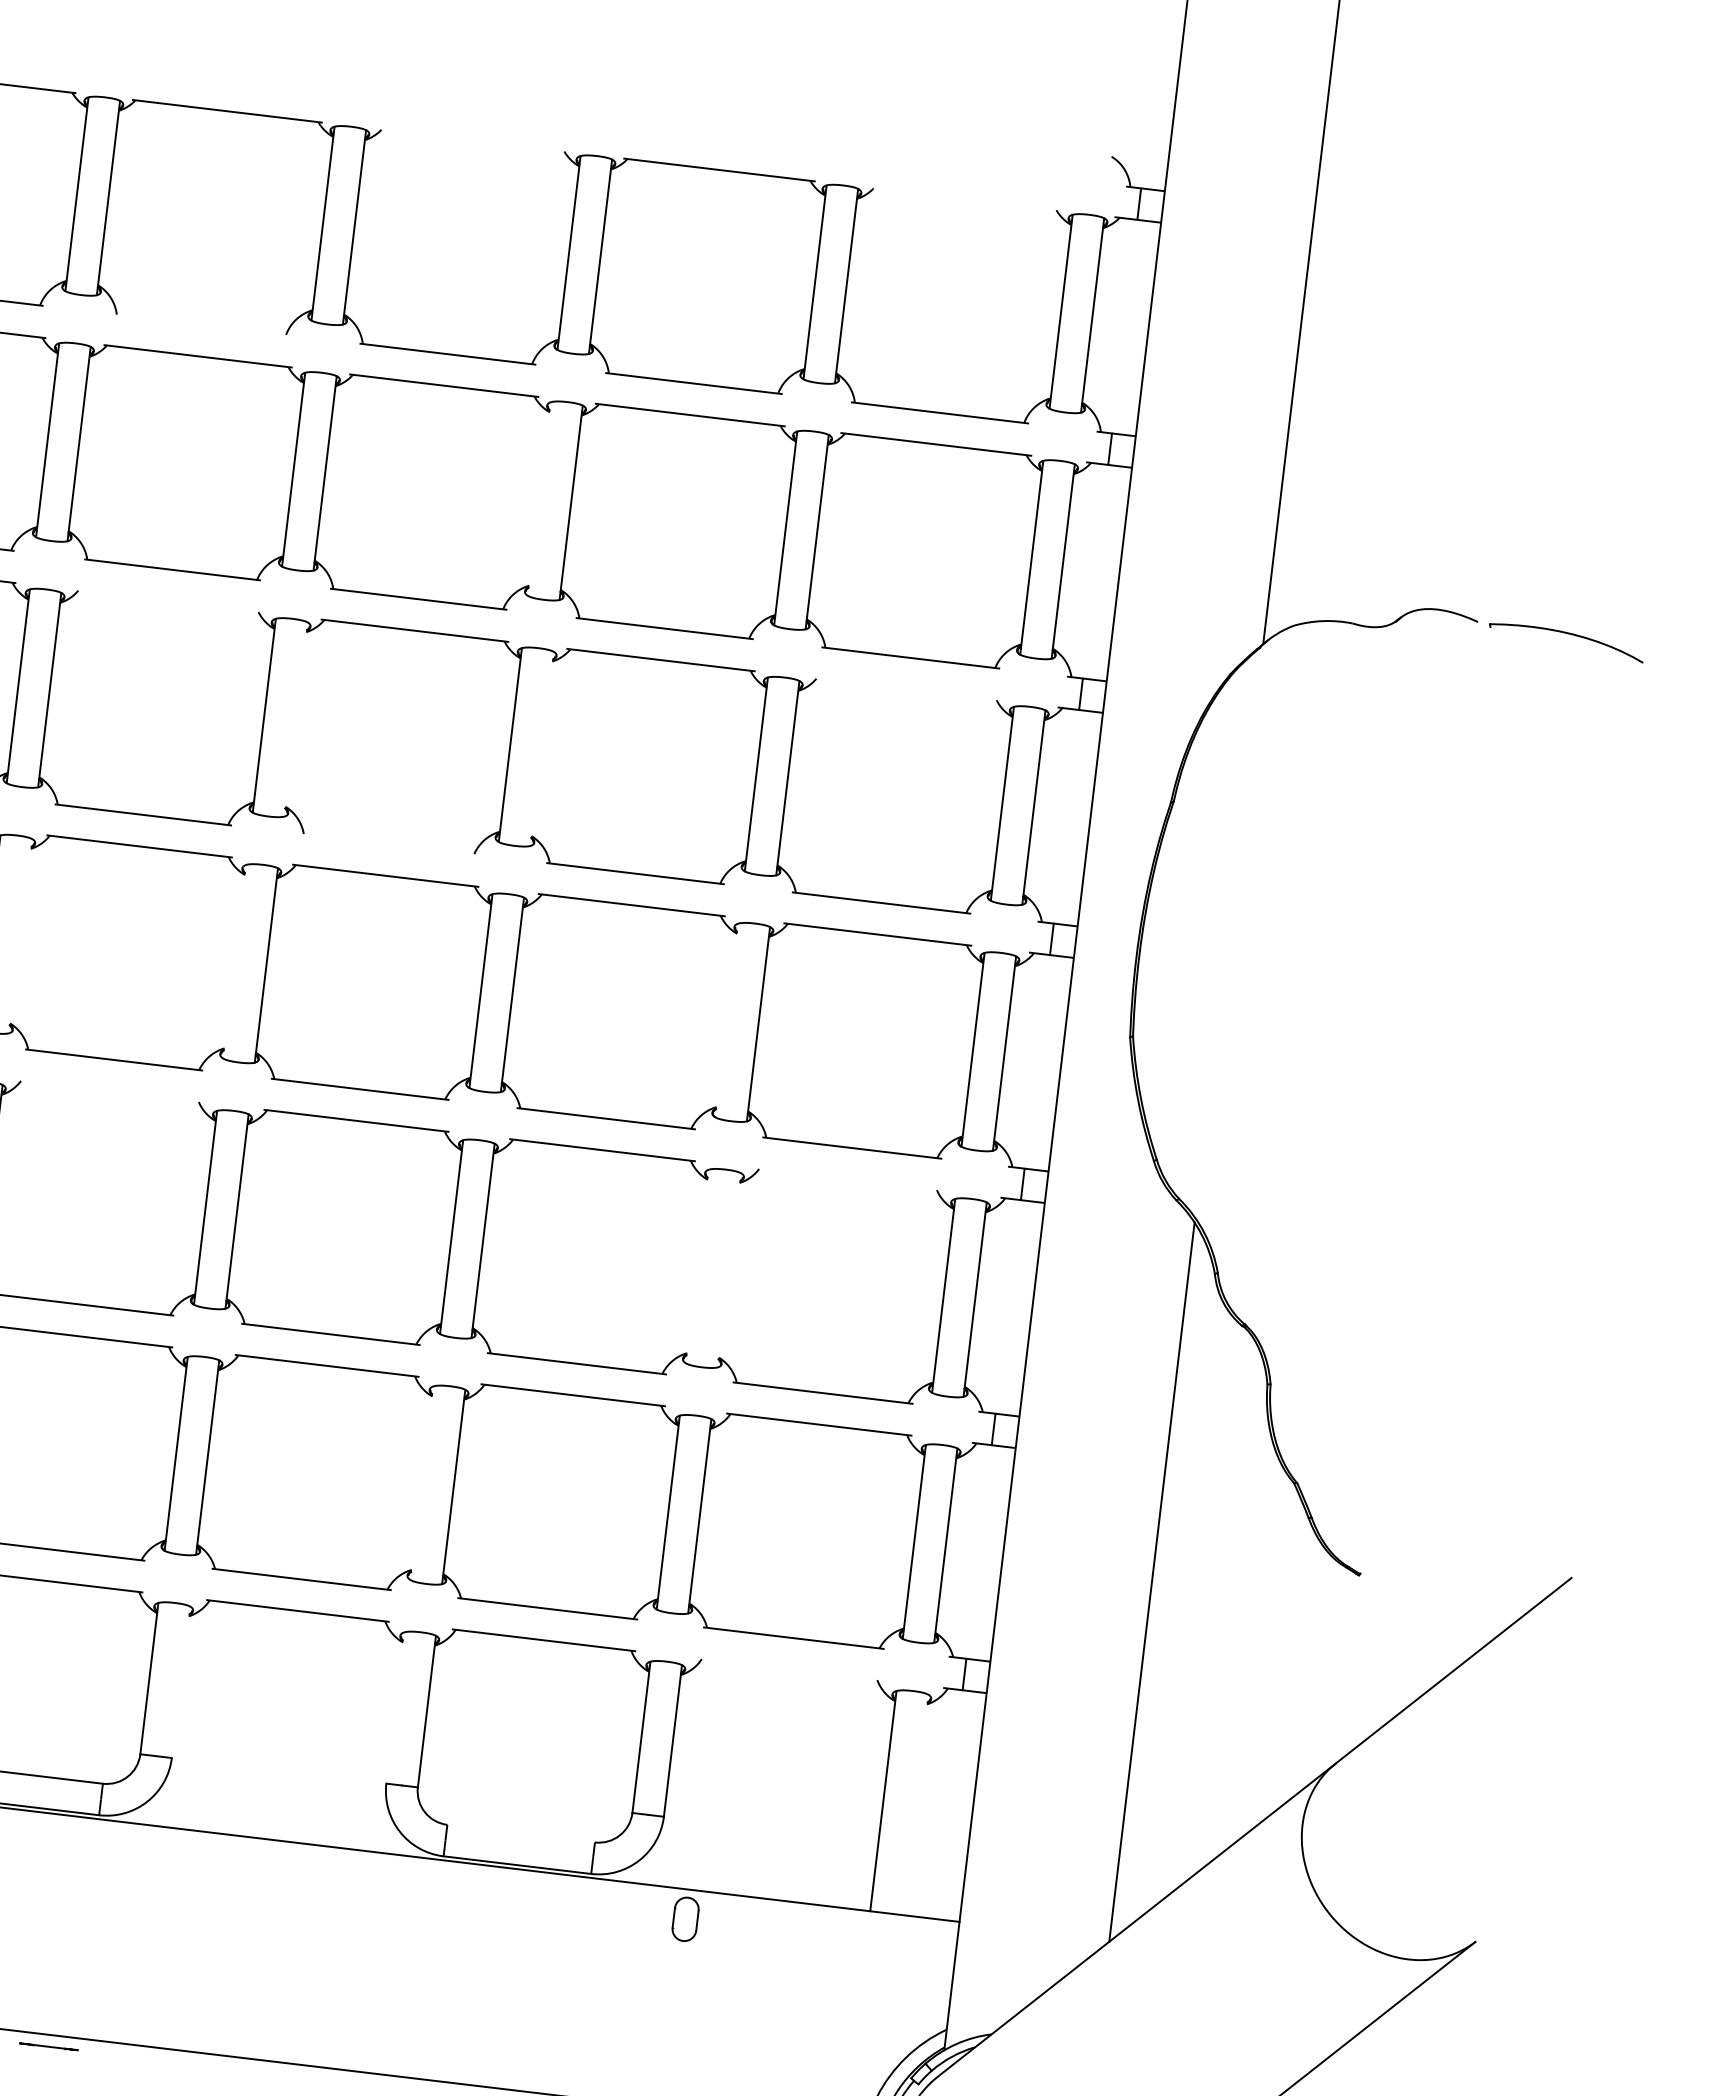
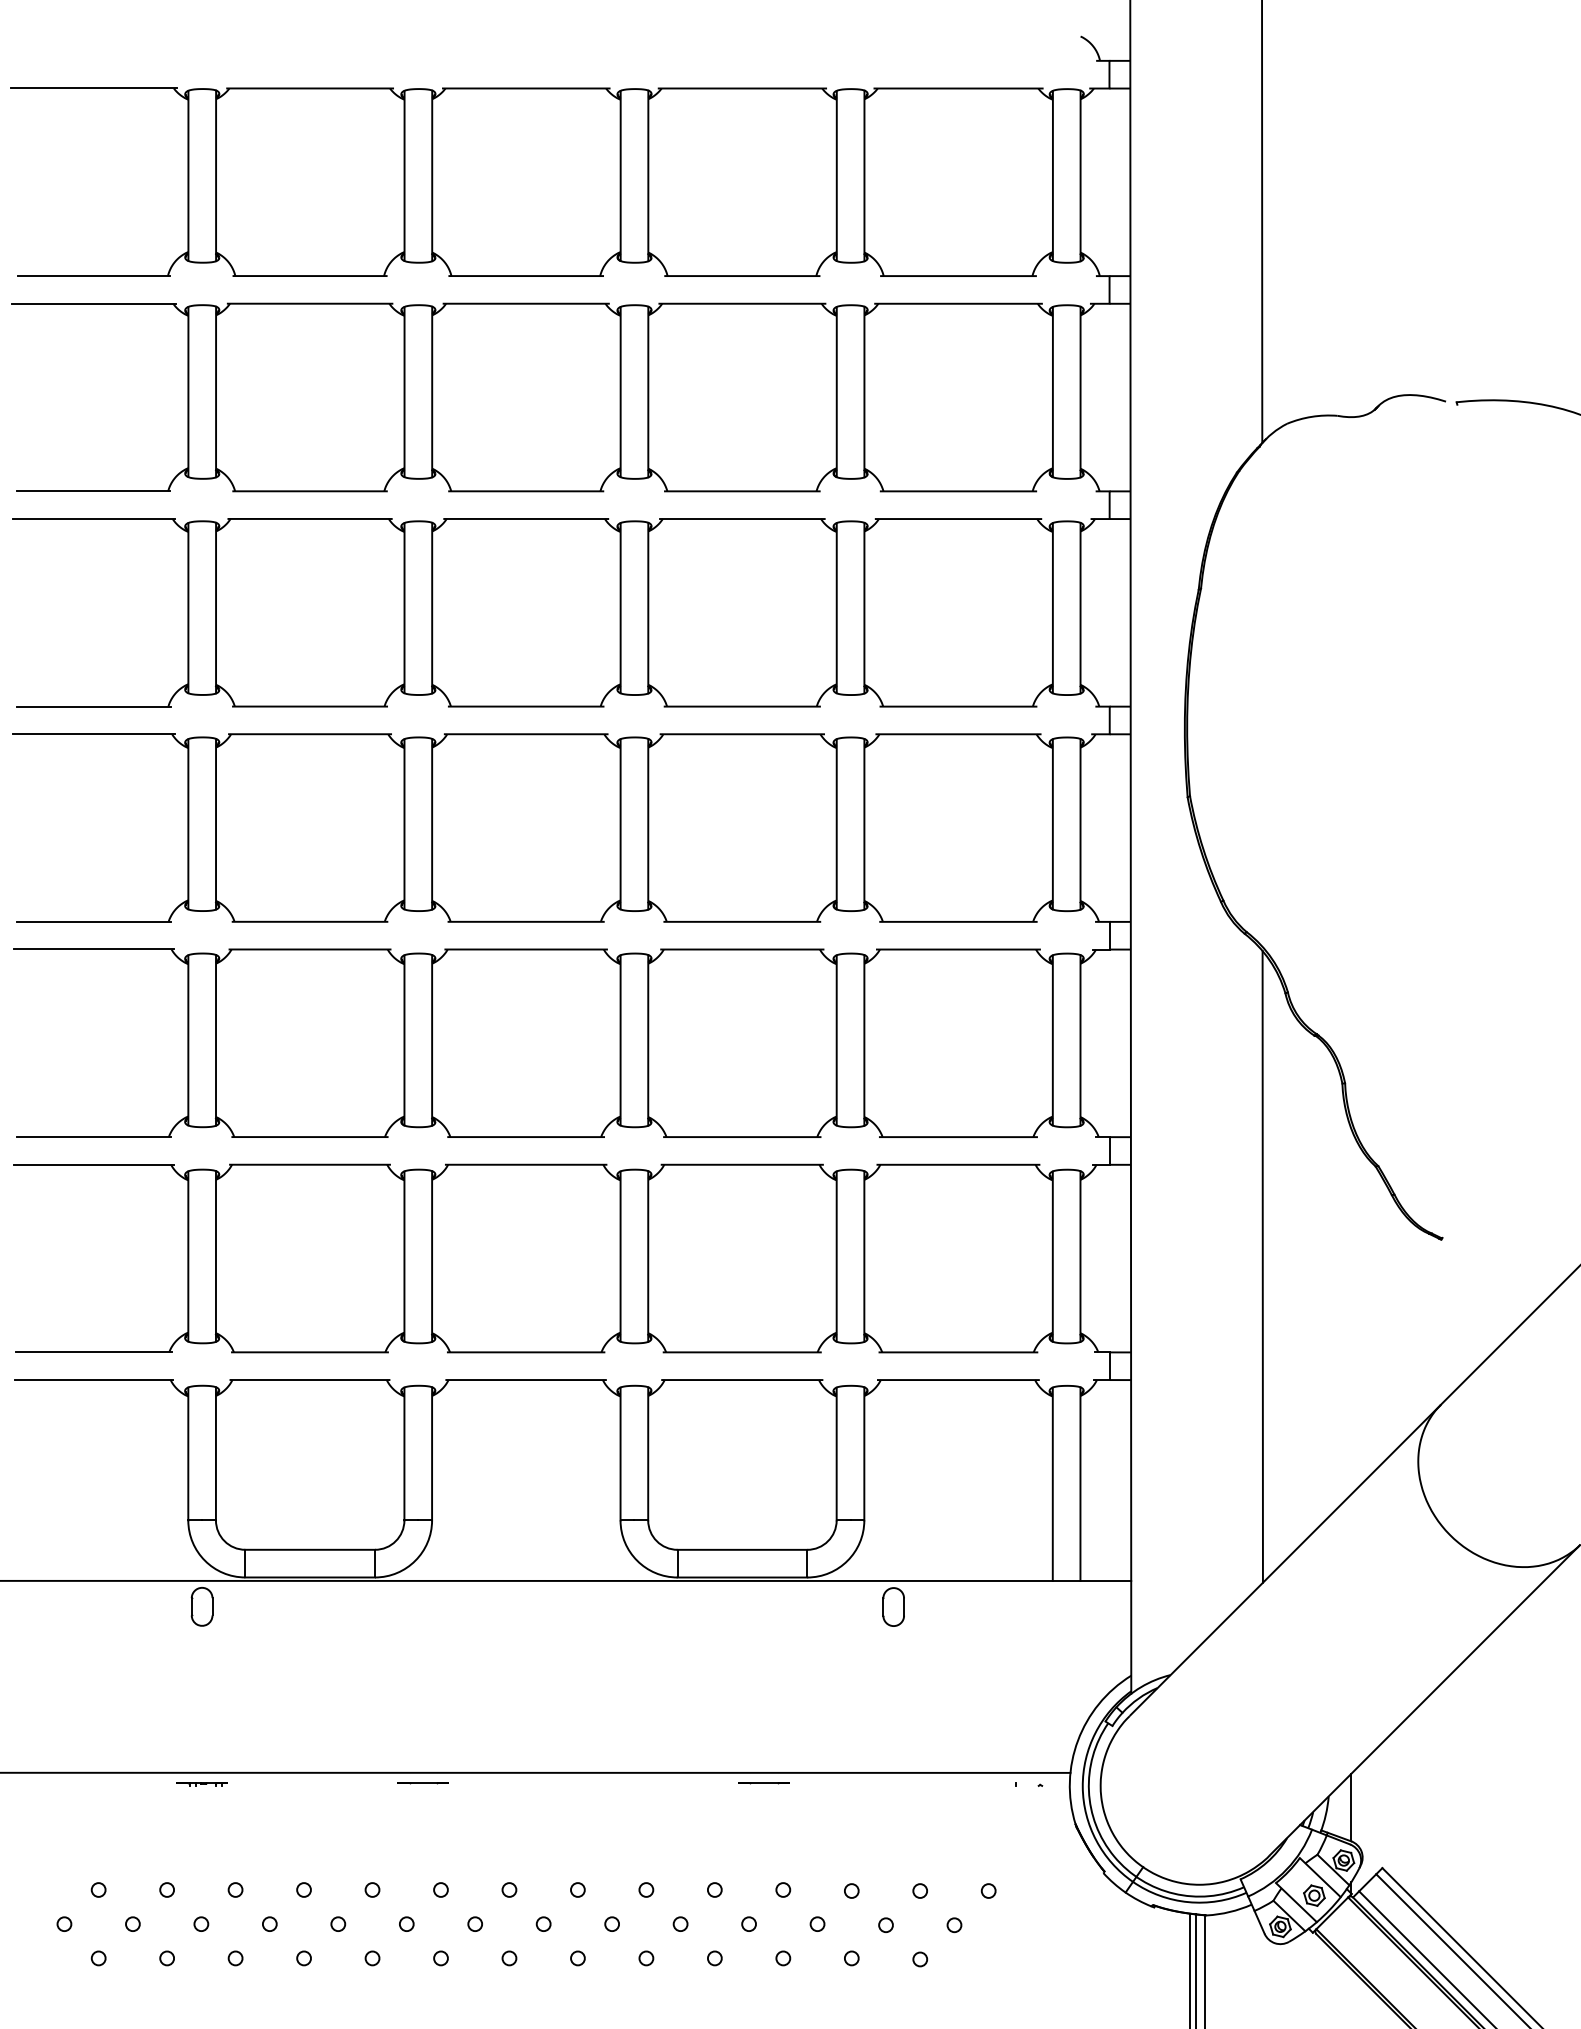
line: (472, 140) -> (525, 88), added
line: (965, 199) -> (958, 88), added
line: (201, 325) -> (309, 276), added
line: (539, 499) -> (620, 392), added
line: (168, 600) -> (309, 518), added
line: (907, 690) -> (958, 519), added
line: (296, 718) -> (432, 607), added
line: (542, 748) -> (648, 607), added
line: (388, 844) -> (525, 706), added
line: (21, 935) -> (216, 823), added
line: (234, 962) -> (404, 824), added
line: (726, 1020) -> (836, 824), added
line: (109, 1091) -> (309, 949), added
line: (847, 1179) -> (957, 949), added
line: (697, 1266) -> (836, 1040), added
line: (729, 1270) -> (864, 1040), added
line: (422, 1483) -> (620, 1256), added
line: (788, 1670) -> (957, 1380), added
line: (181, 1681) -> (432, 1453), added
line: (395, 1707) -> (620, 1453), added
line: (915, 1804) -> (1080, 1483), added
line: (521, 1833) -> (742, 1549), added
line: (47, 2046) -> (422, 1783), moved

